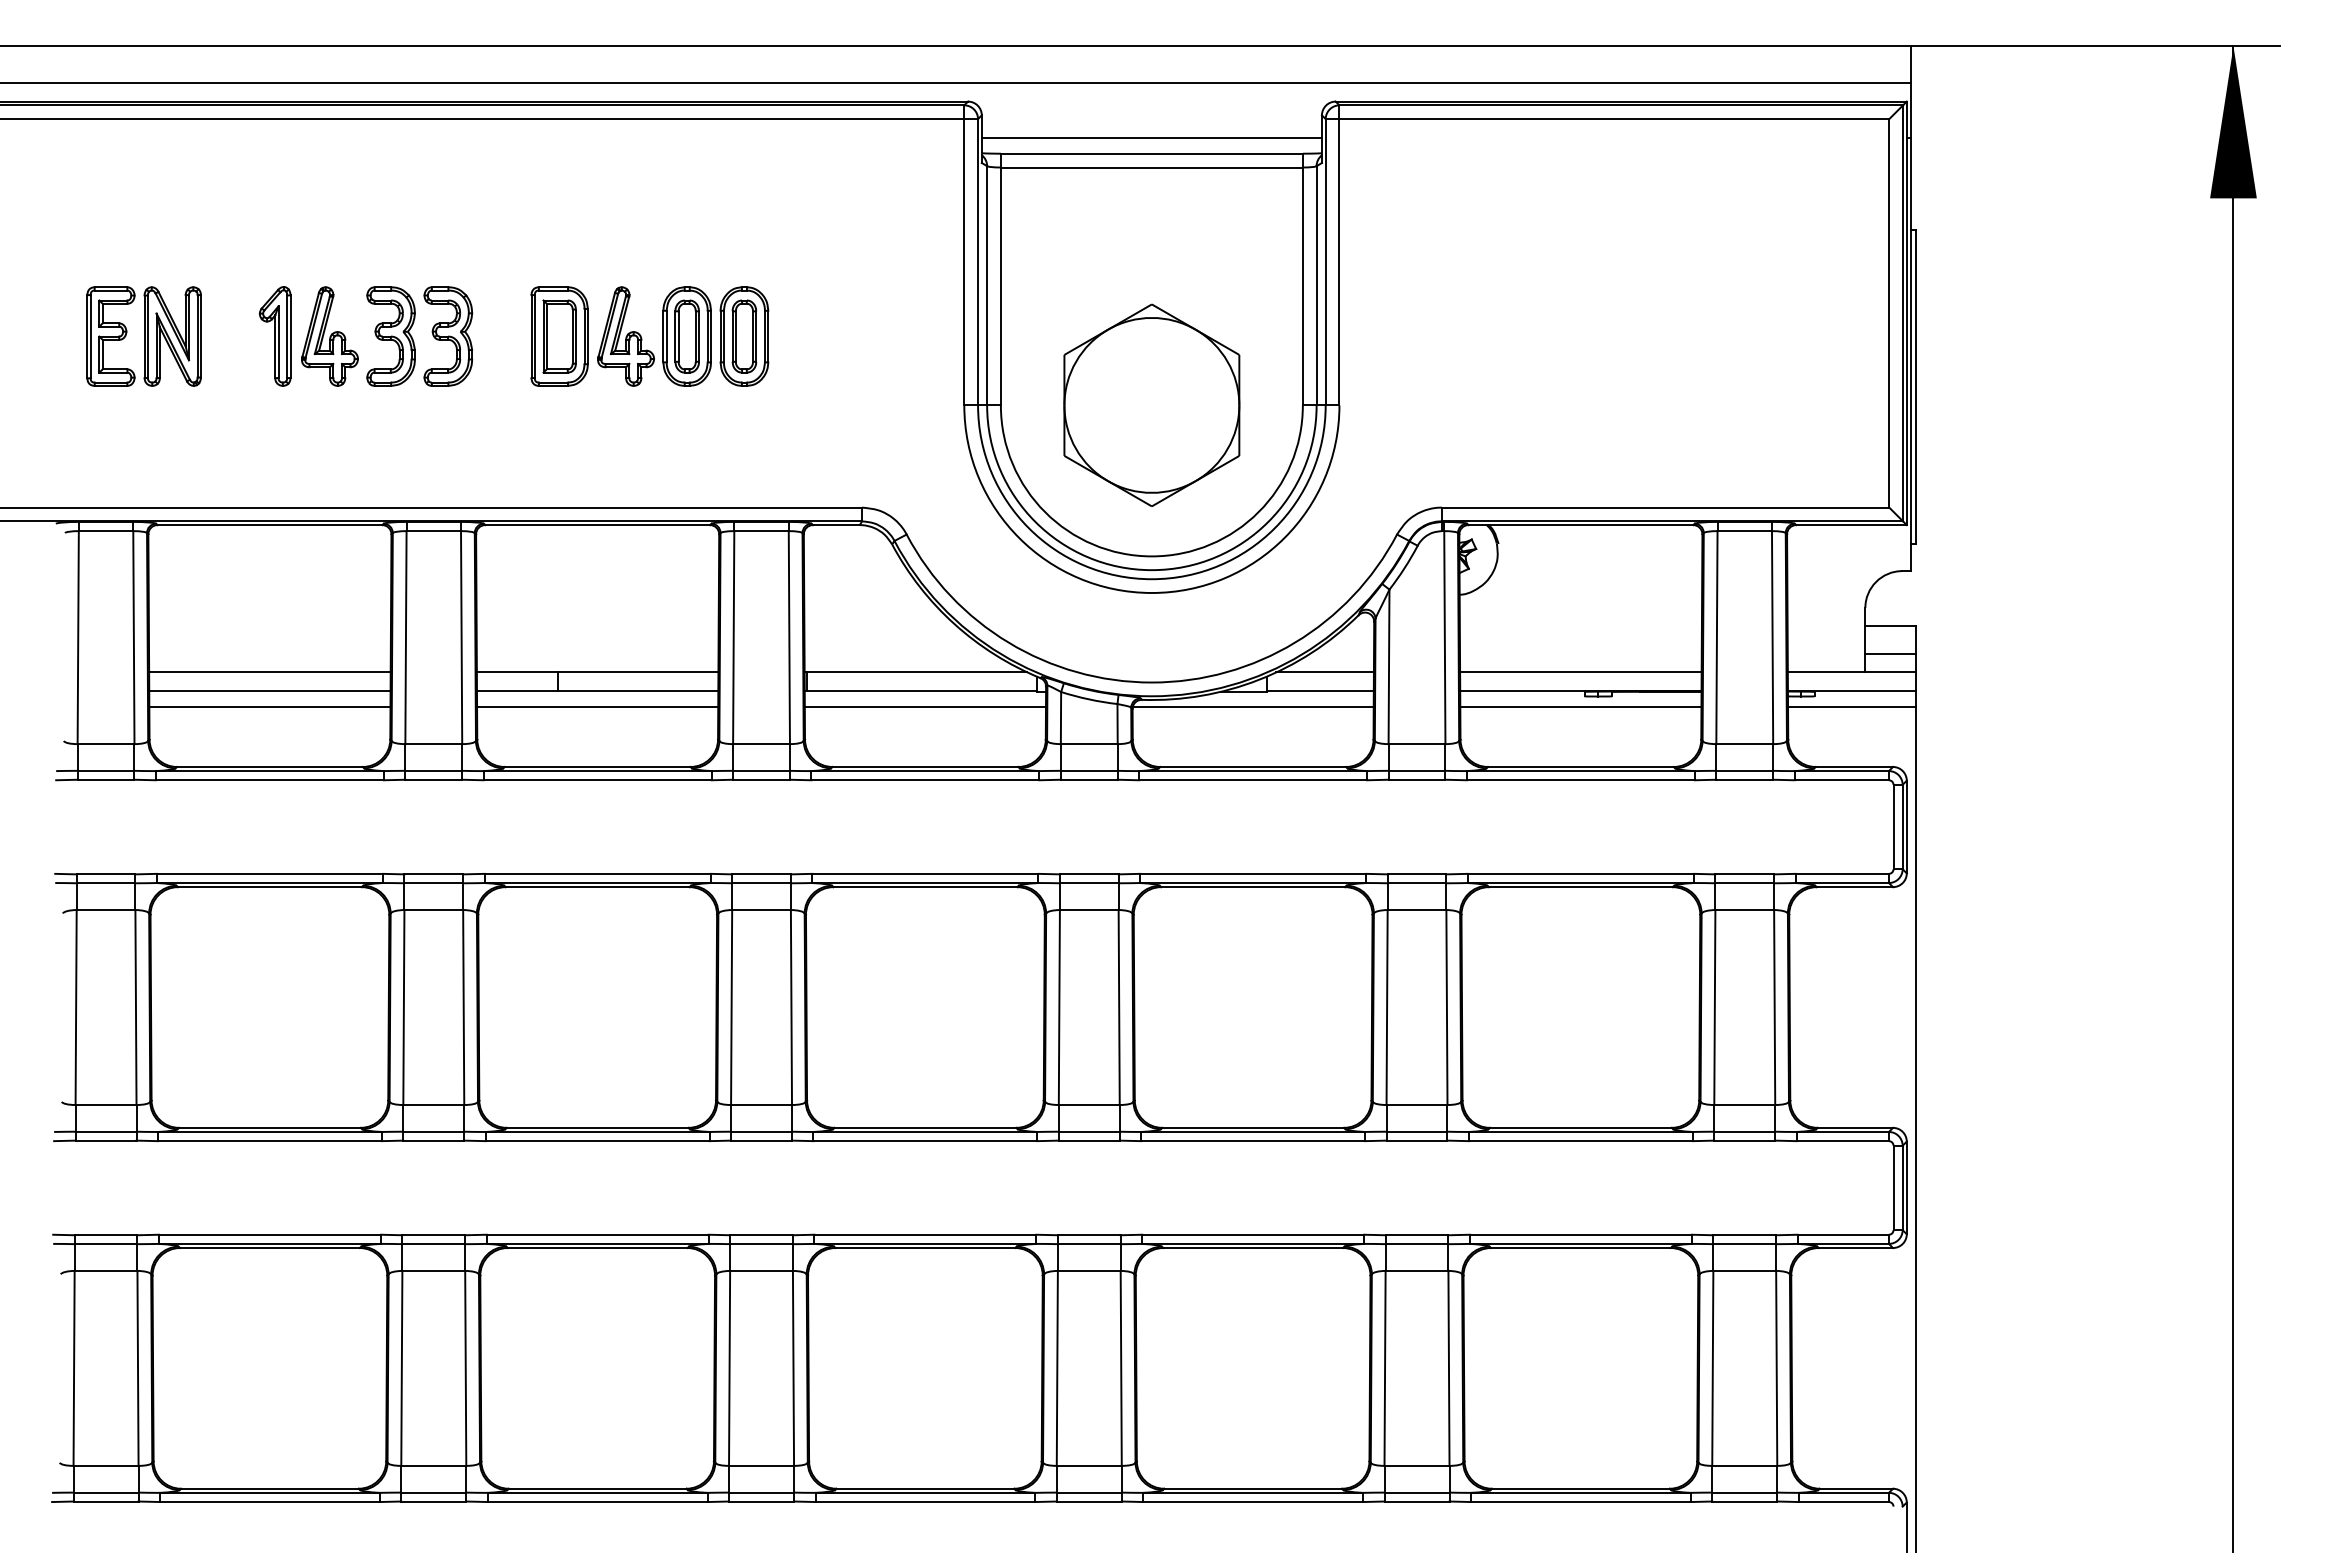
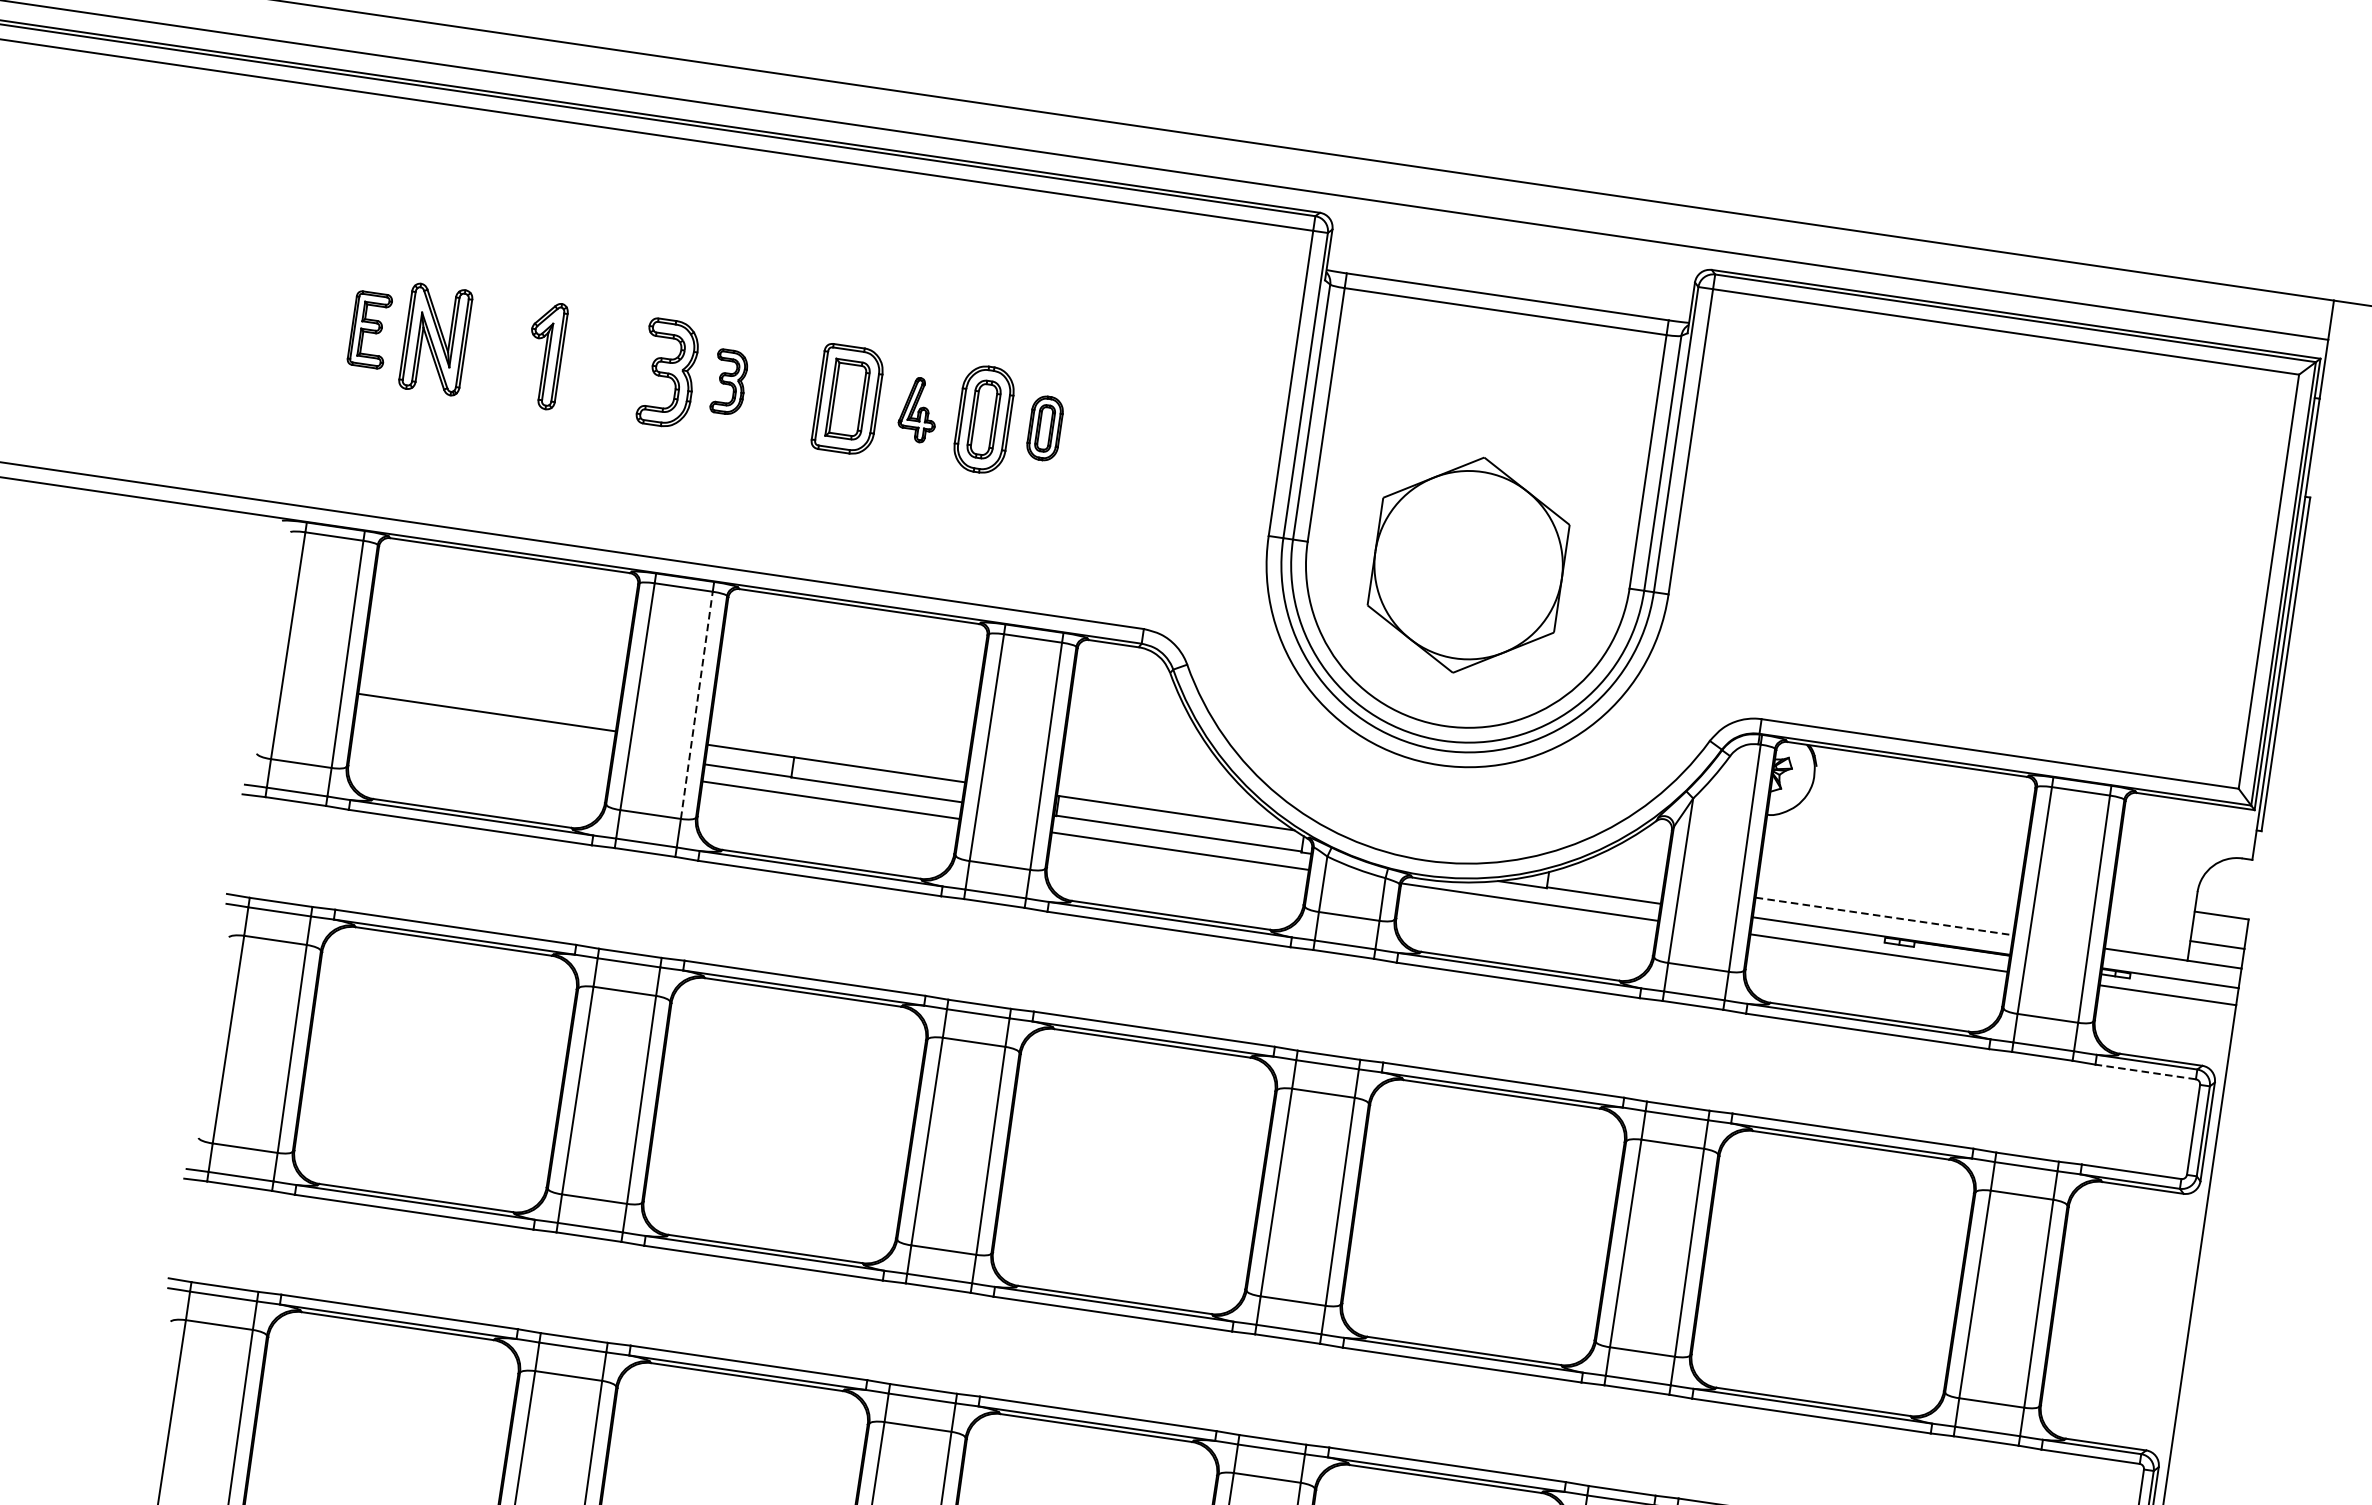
line: (1151, 138) -> (1509, 280), removed
part: (110, 336) -> (369, 329), size x0.7
part: (329, 336) -> (602, 363), removed
part: (448, 336) -> (729, 382), size x0.6
part: (625, 336) -> (918, 409), size x0.6
part: (744, 336) -> (1045, 428), size x0.6
line: (461, 637) -> (696, 705), solid -> dashed
line: (1324, 672) -> (1611, 876), removed
line: (1580, 672) -> (1883, 916), solid -> dashed
line: (269, 690) -> (483, 731), removed
line: (269, 706) -> (481, 748), removed
line: (1841, 780) -> (2145, 1072), solid -> dashed

